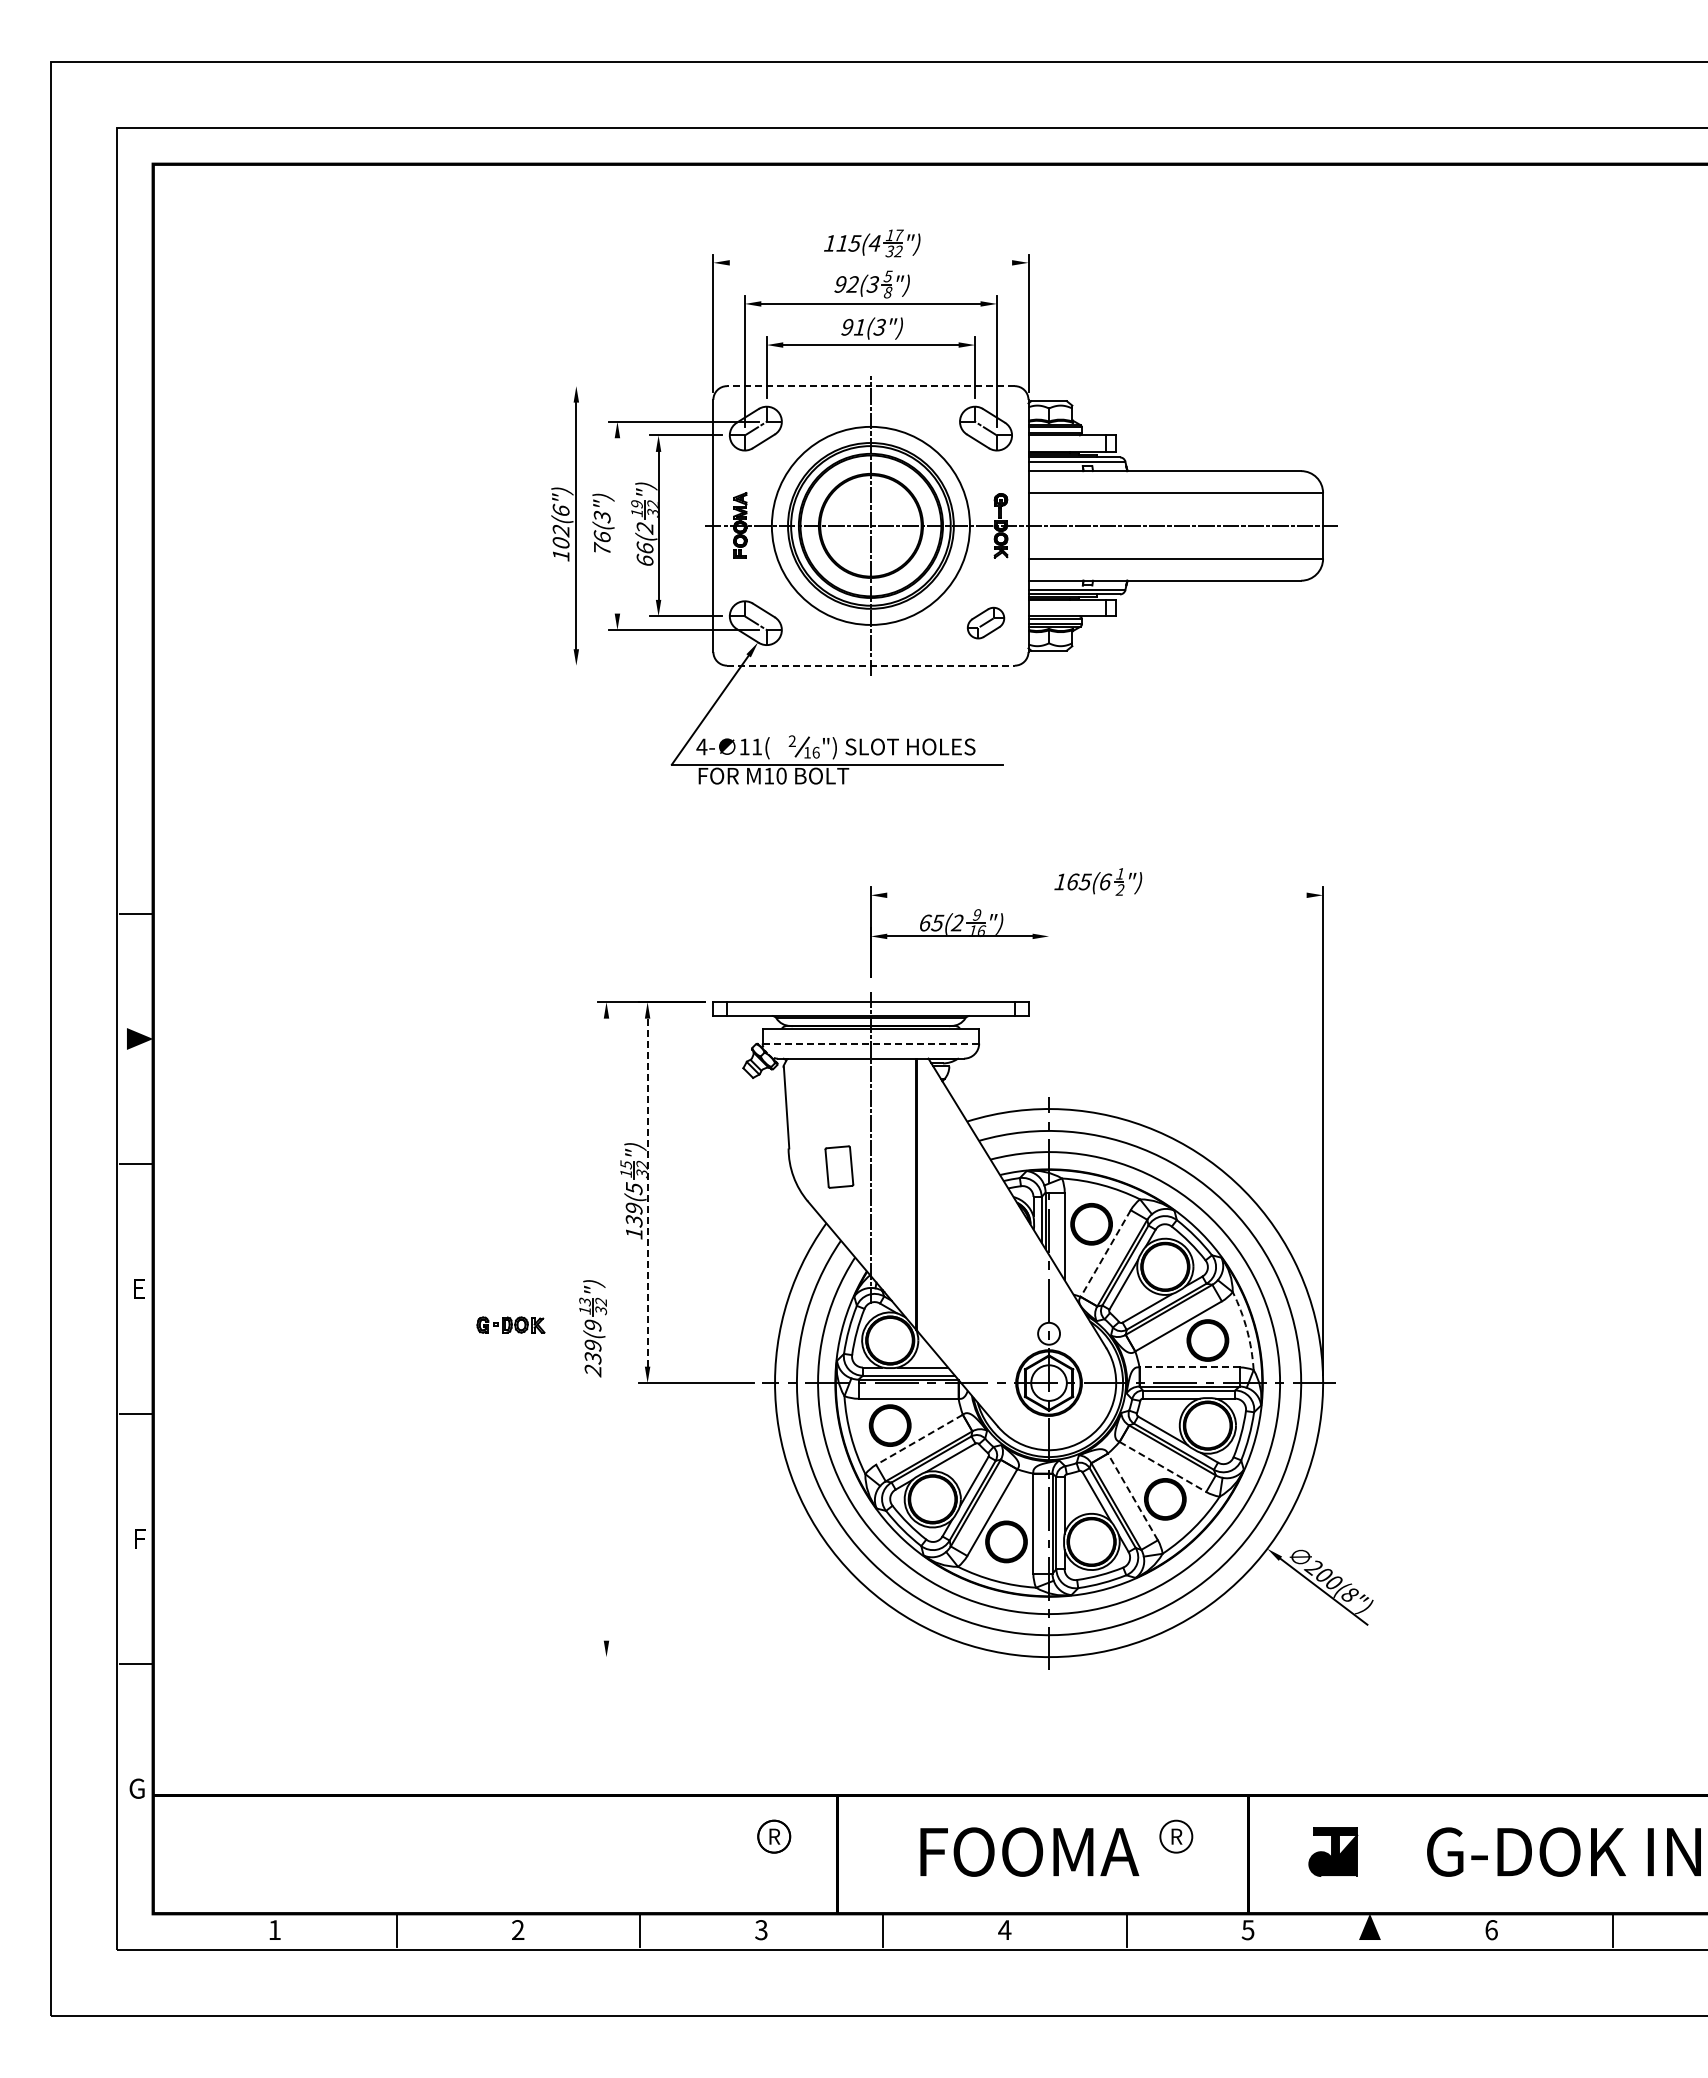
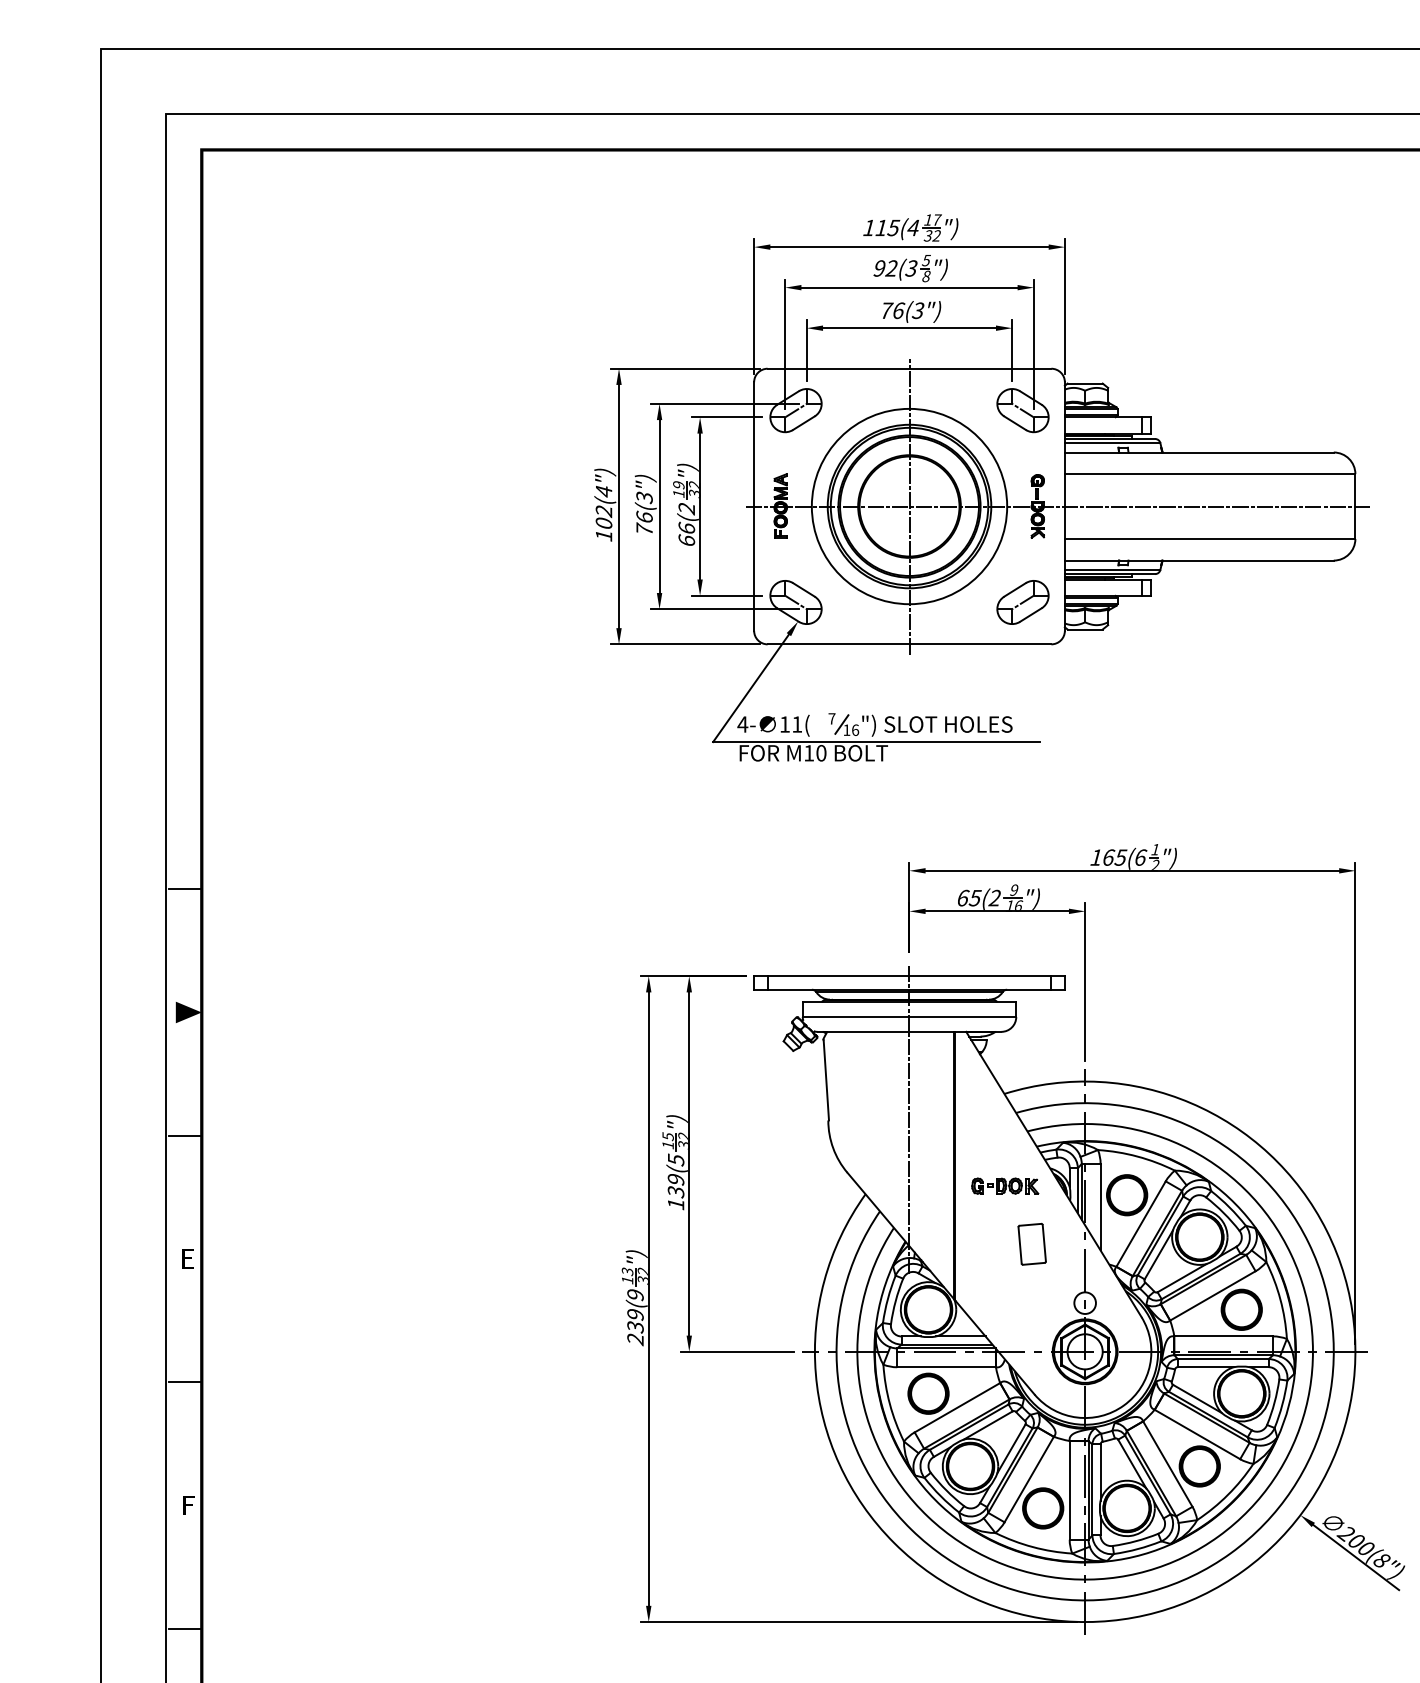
line: (870, 262) -> (909, 246), added
text: (853, 326) -> (892, 309), 91(3") -> 76(3")
line: (643, 386) -> (685, 369), added
line: (870, 386) -> (909, 369), dashed -> solid
text: (560, 509) -> (603, 490), 102(6") -> 102(4")
line: (617, 525) -> (659, 506), added
part: (985, 622) -> (1022, 601), size x1.43
line: (643, 665) -> (685, 644), added
line: (870, 665) -> (909, 644), dashed -> solid
text: (791, 740) -> (831, 718), 2 -> 7
line: (1096, 895) -> (1131, 870), added
line: (1049, 1007) -> (1085, 981), added
line: (870, 1043) -> (909, 1016), dashed -> solid
part: (839, 1166) -> (1032, 1243), moved
line: (647, 1193) -> (689, 1164), dashed -> solid
line: (1105, 1253) -> (1140, 1224), dashed -> solid
part: (510, 1324) -> (1004, 1185), moved
line: (606, 1329) -> (648, 1298), added
arc: (1247, 1330) -> (1280, 1299), dashed -> solid
line: (1189, 1367) -> (1223, 1336), dashed -> solid
line: (919, 1439) -> (957, 1407), dashed -> solid
line: (1163, 1467) -> (1198, 1435), dashed -> solid
line: (1132, 1497) -> (1167, 1464), dashed -> solid
line: (819, 1657) -> (858, 1622), added

